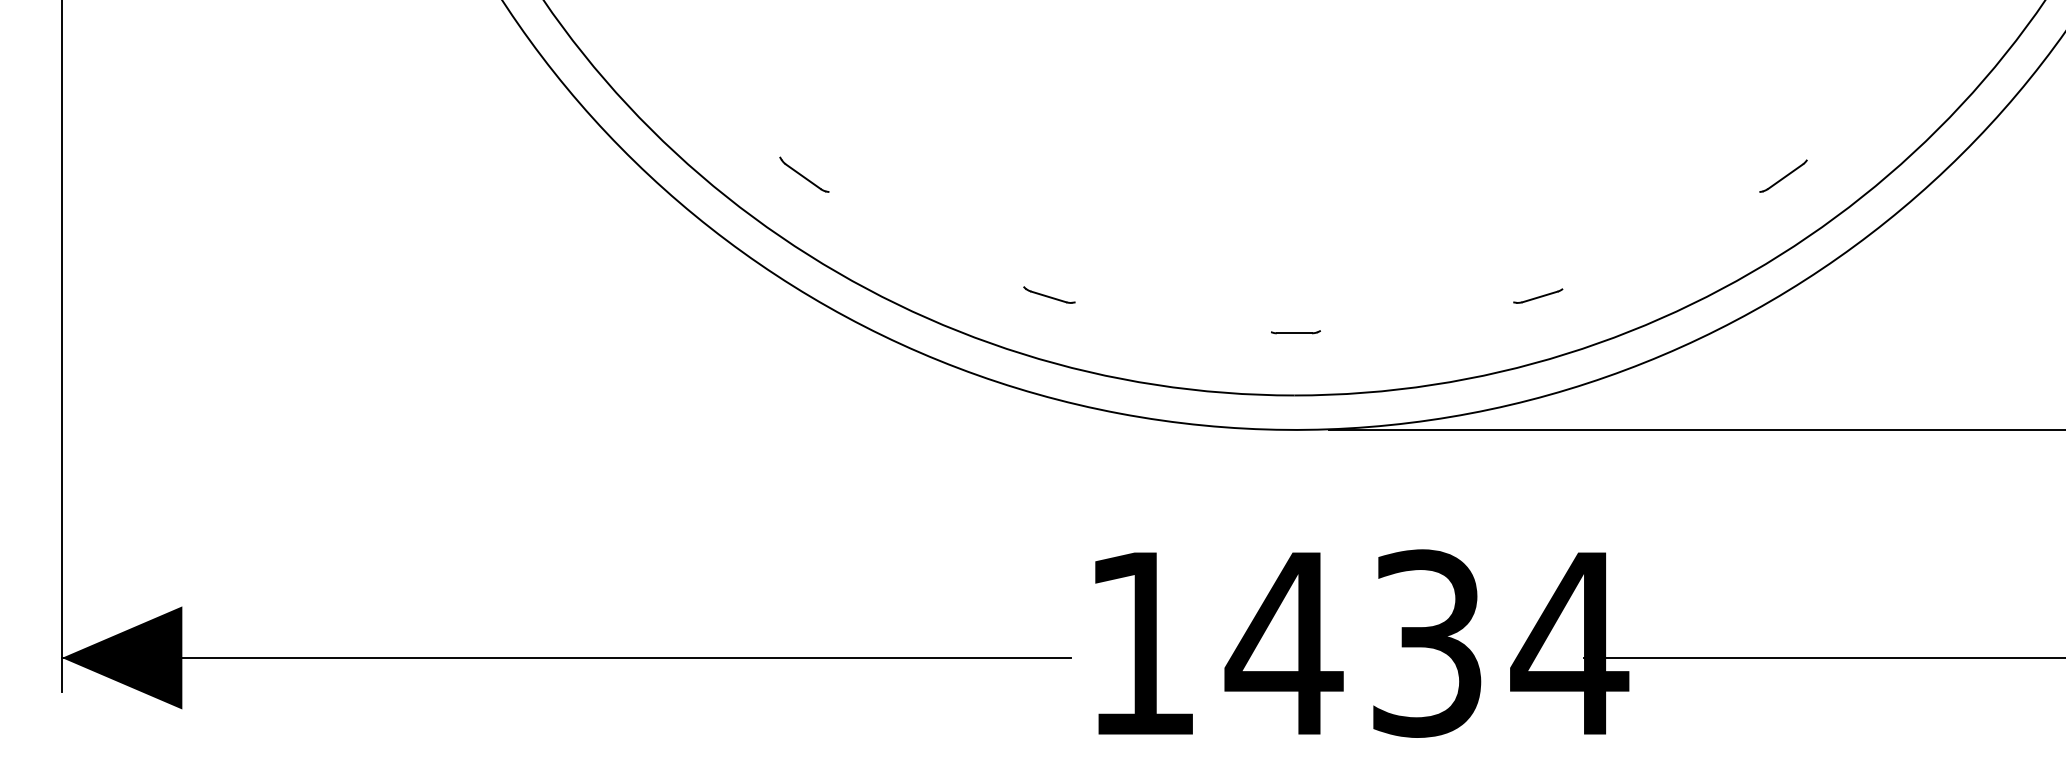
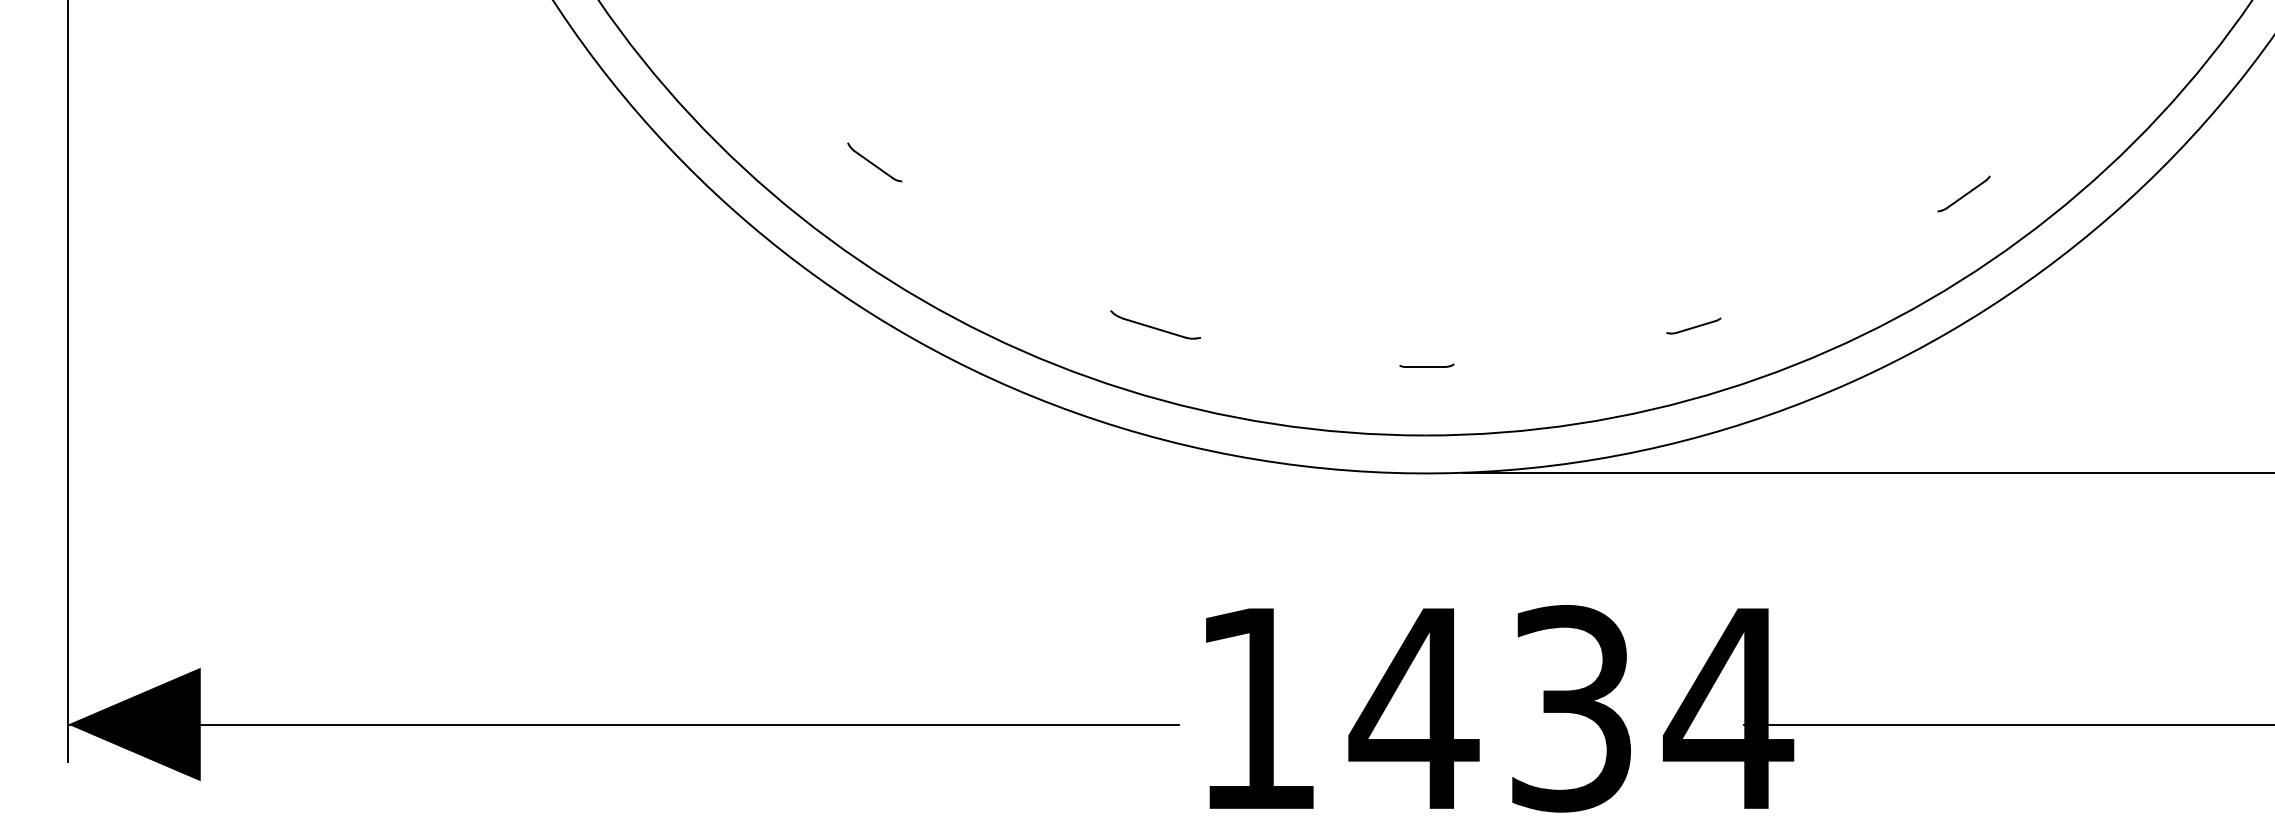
part: (804, 174) -> (874, 162), moved
part: (1049, 294) -> (1155, 324), size x1.6

